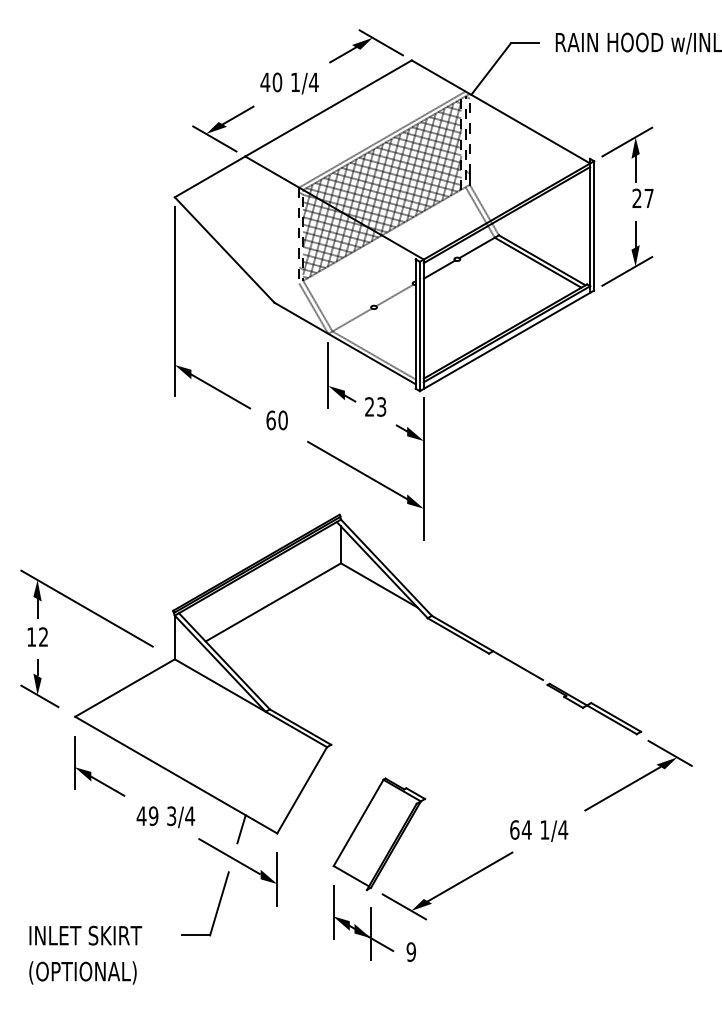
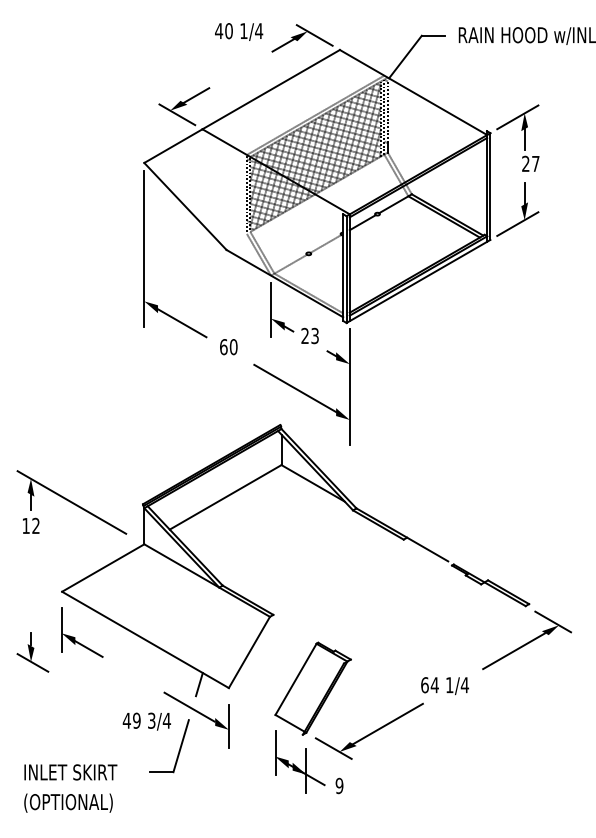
text: (290, 82) -> (239, 31), moved
part: (39, 683) -> (32, 652), moved
text: (165, 817) -> (146, 721), moved

